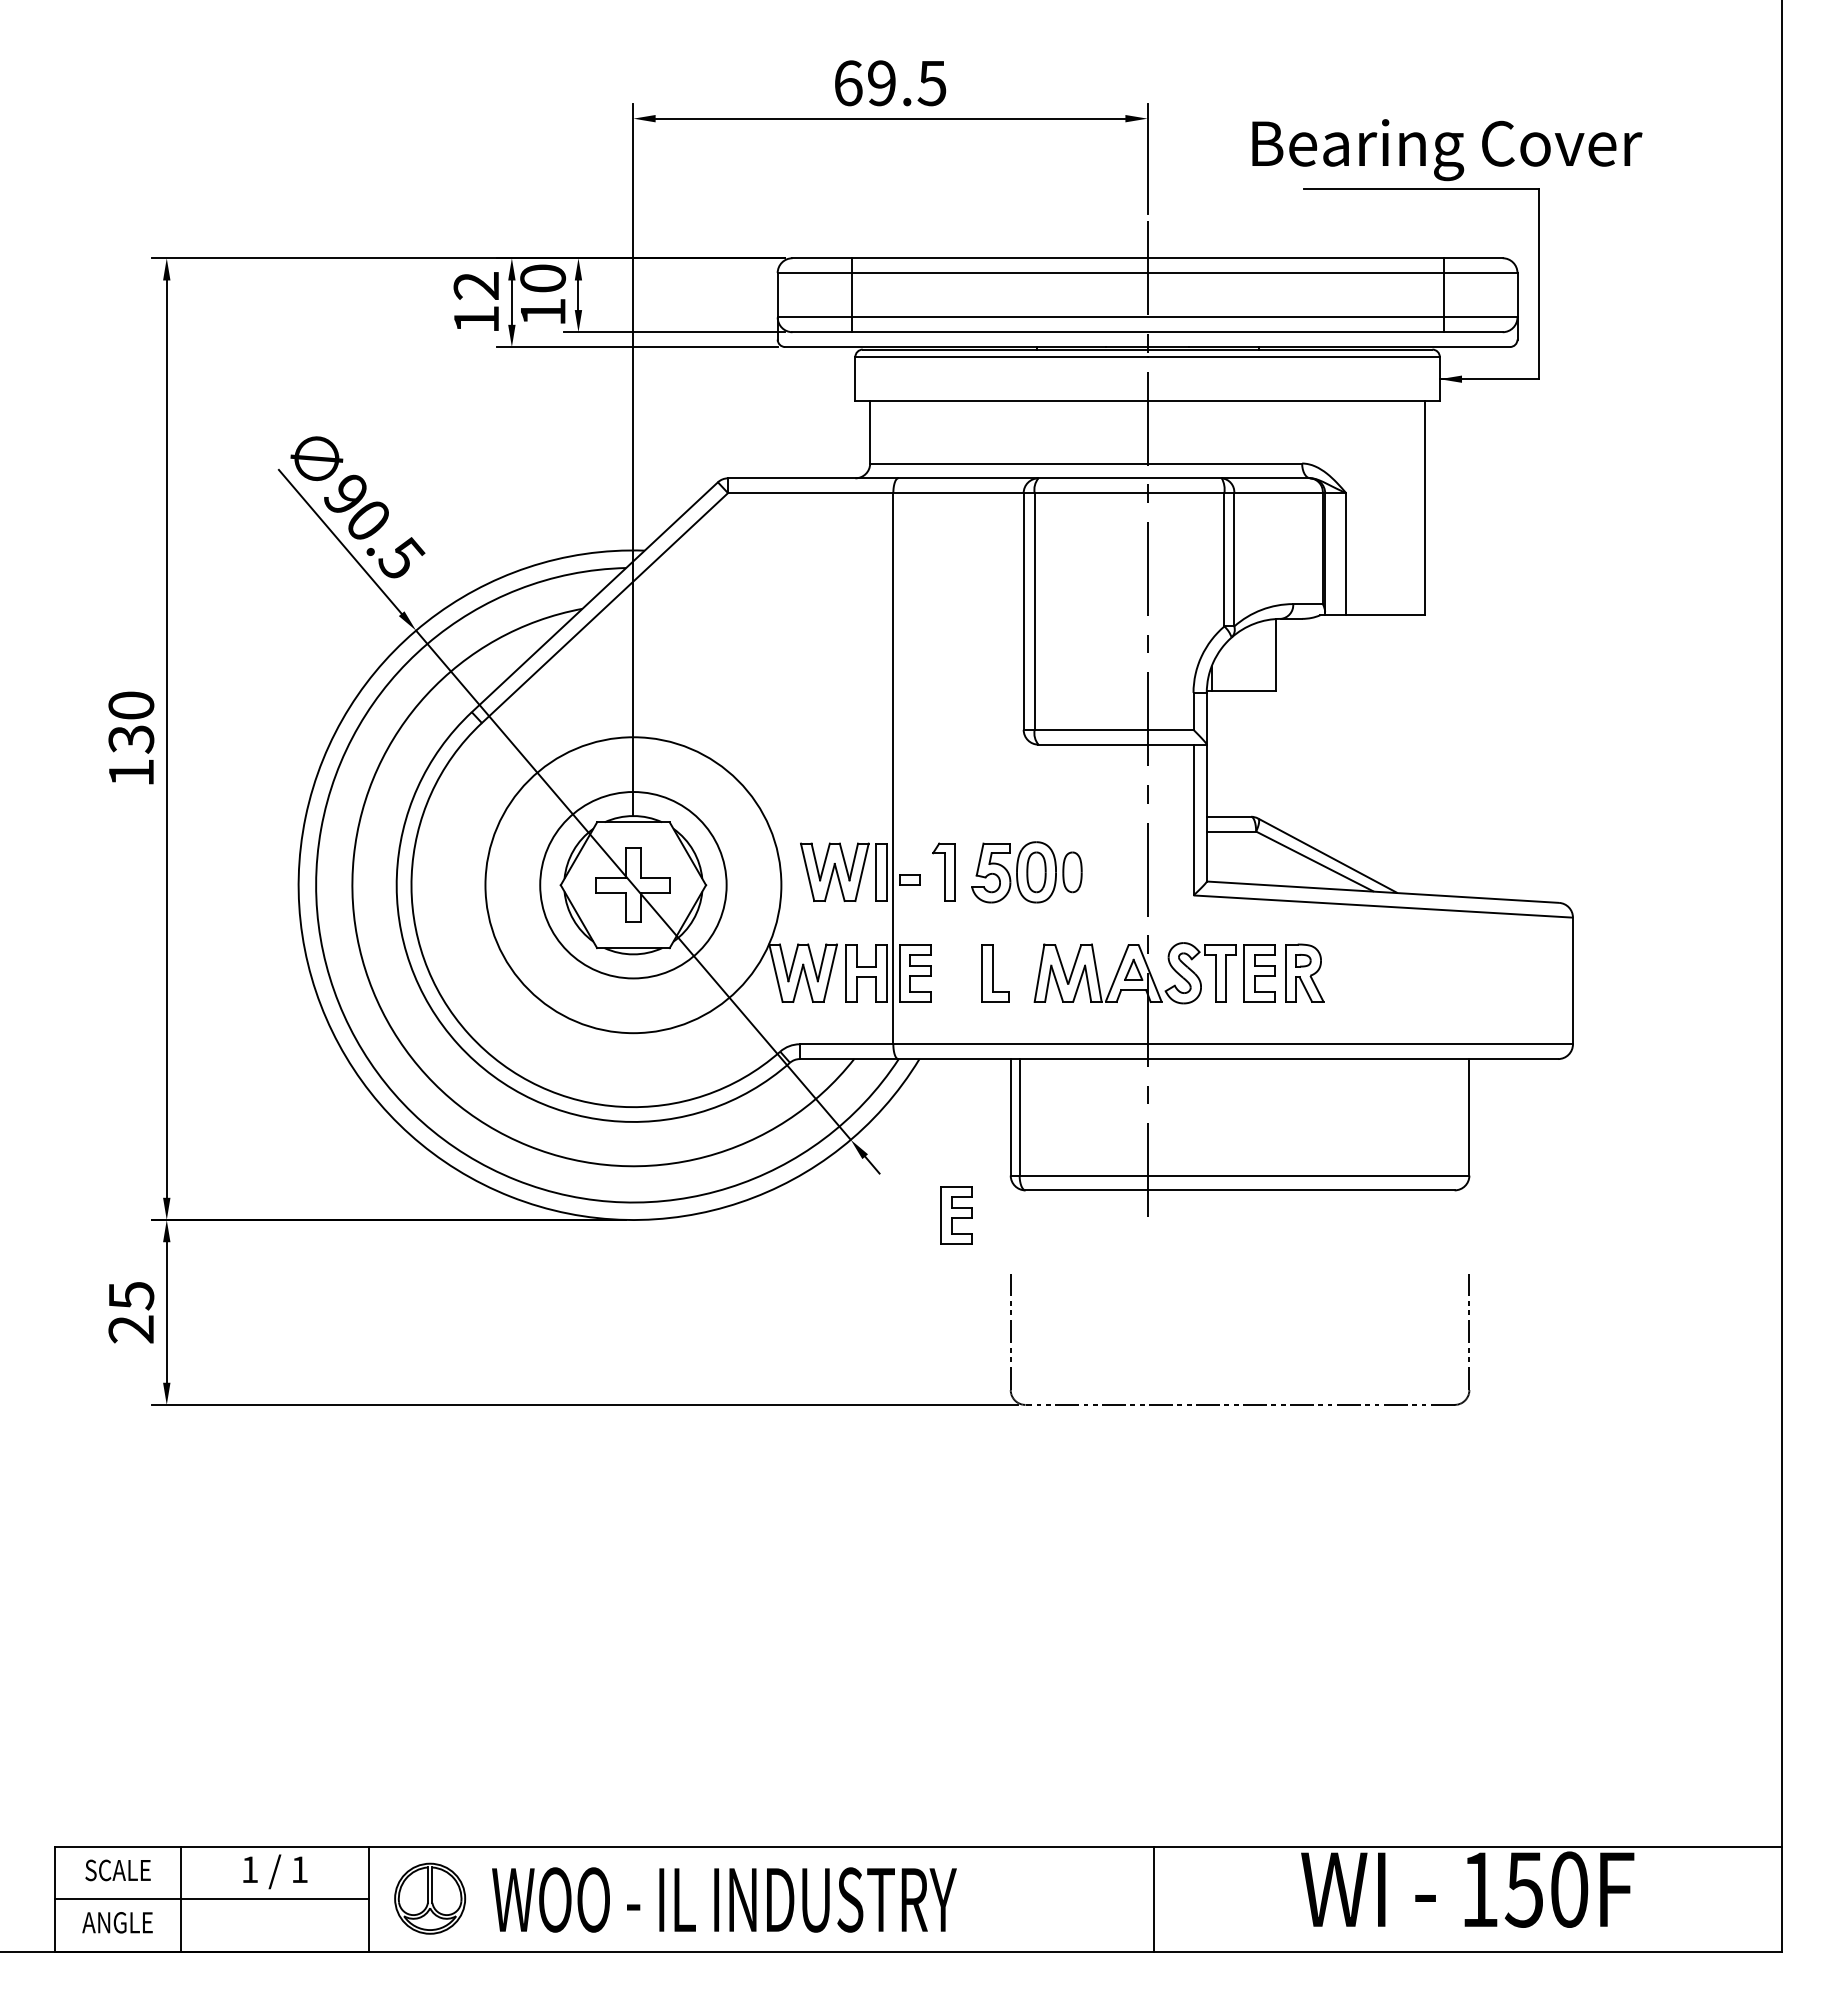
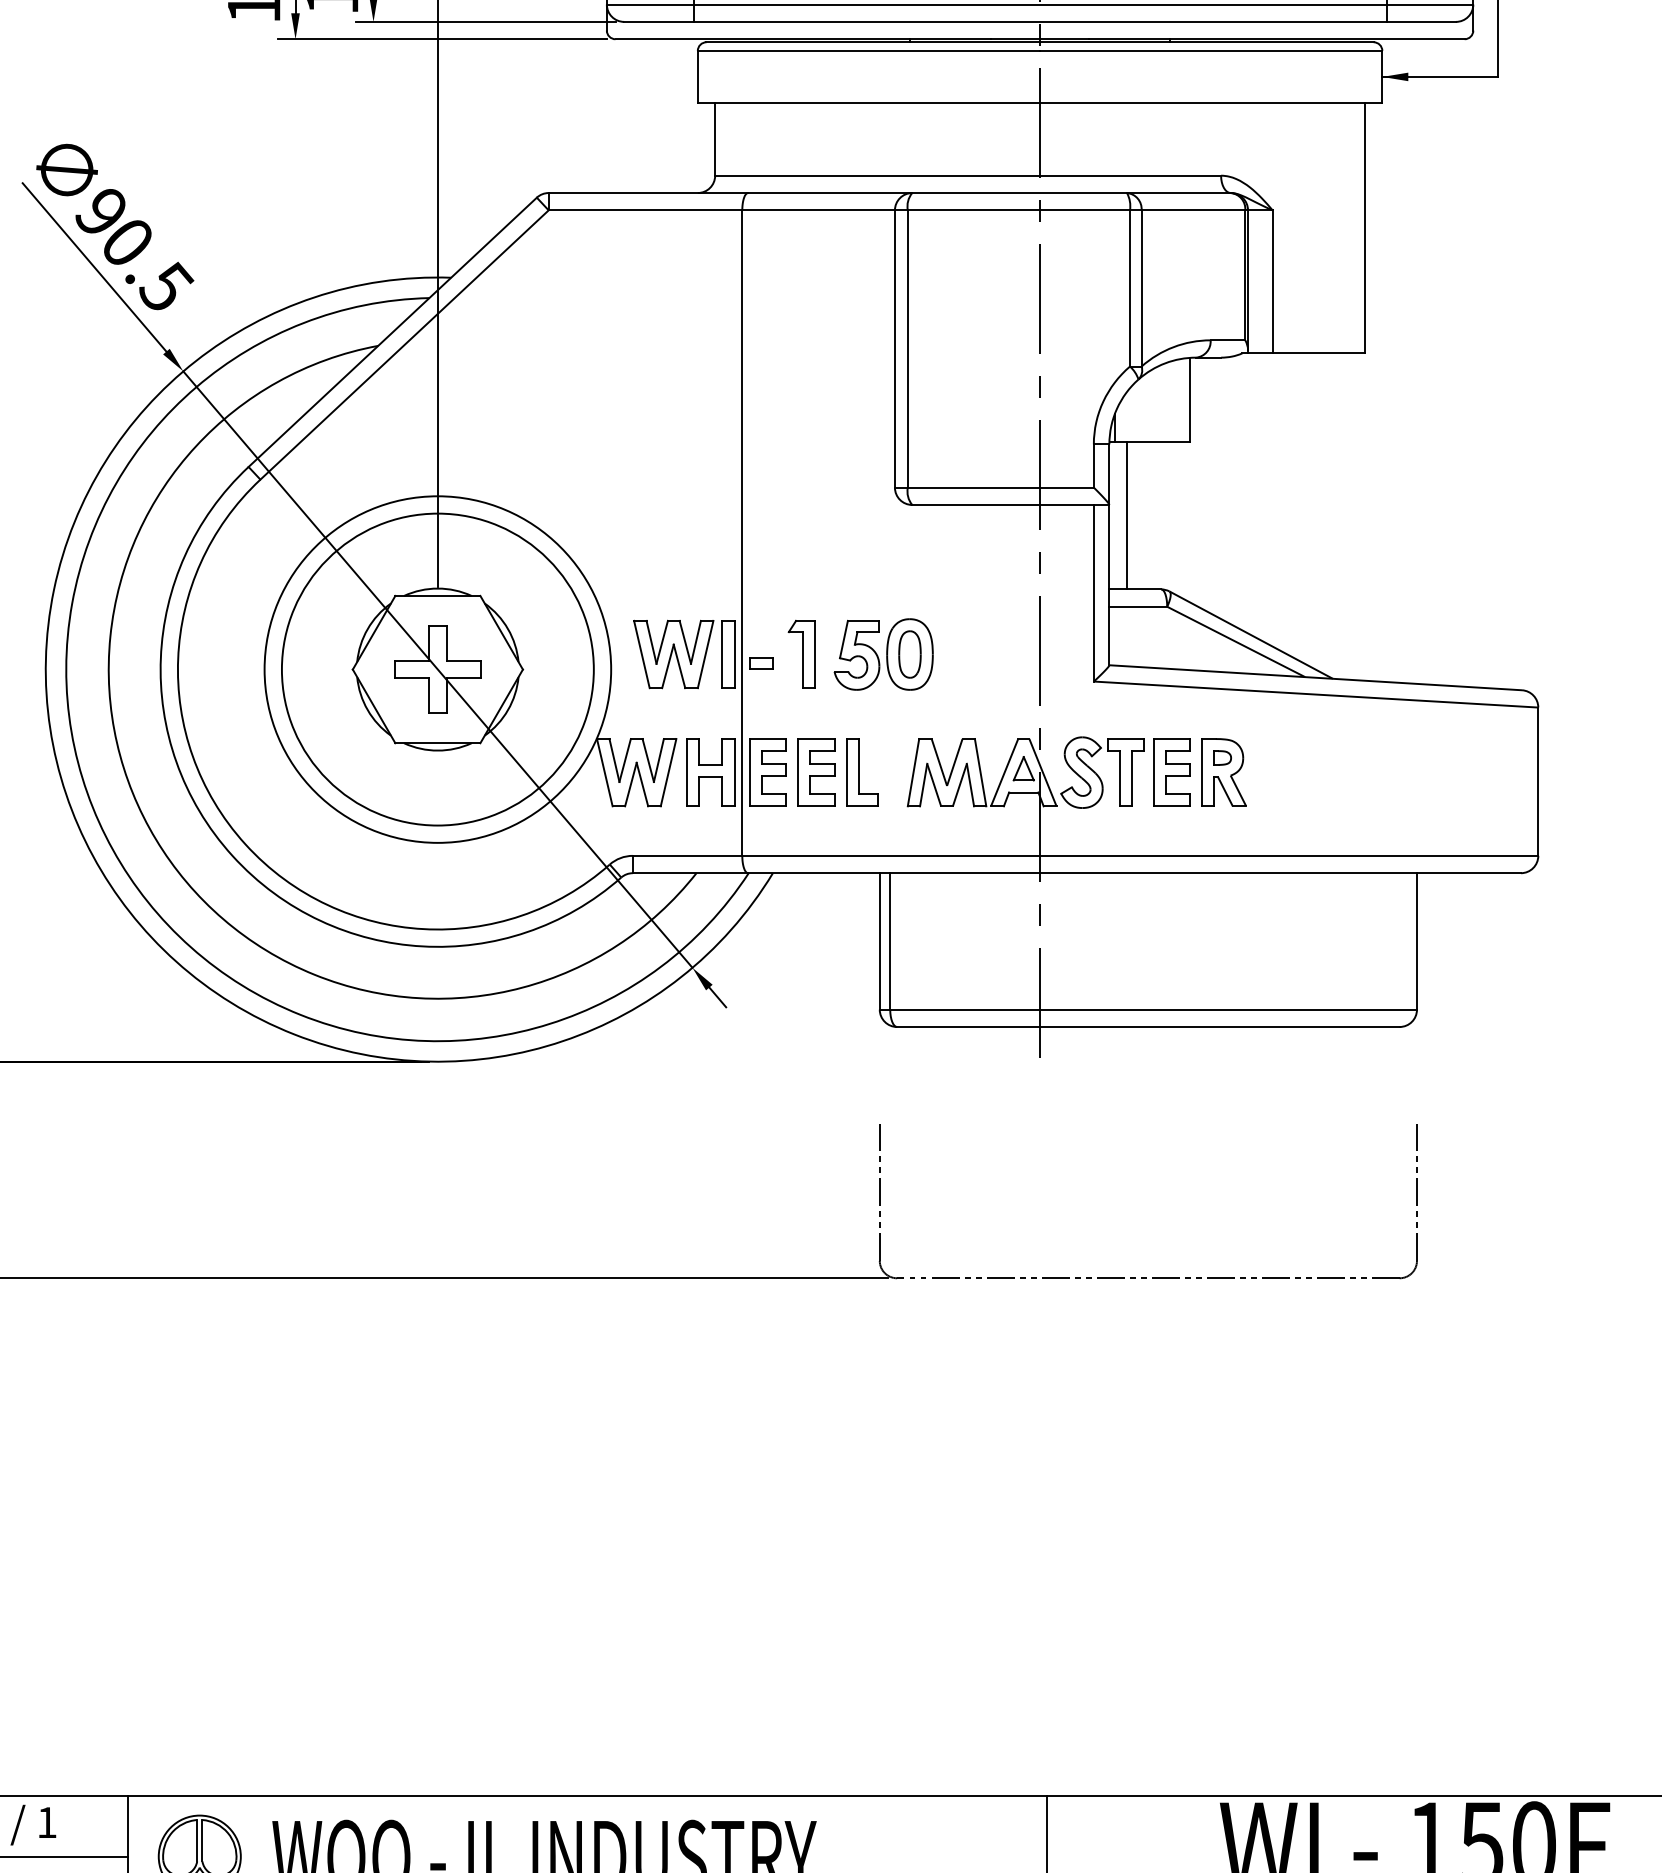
line: (1221, 753) -> (1126, 515), added
part: (1072, 872) -> (952, 654), removed
circle: (633, 885) -> (437, 669), size x1.43
part: (956, 1215) -> (816, 772), moved

